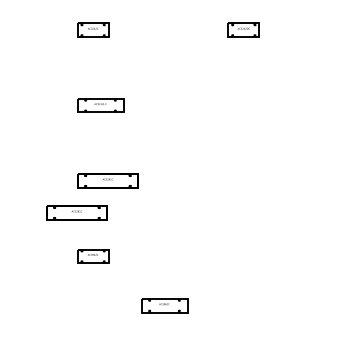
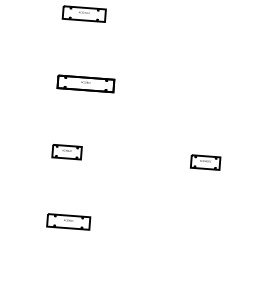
part: (76, 212) -> (54, 110), removed
part: (243, 256) -> (205, 162), added
part: (164, 305) -> (68, 221), moved

